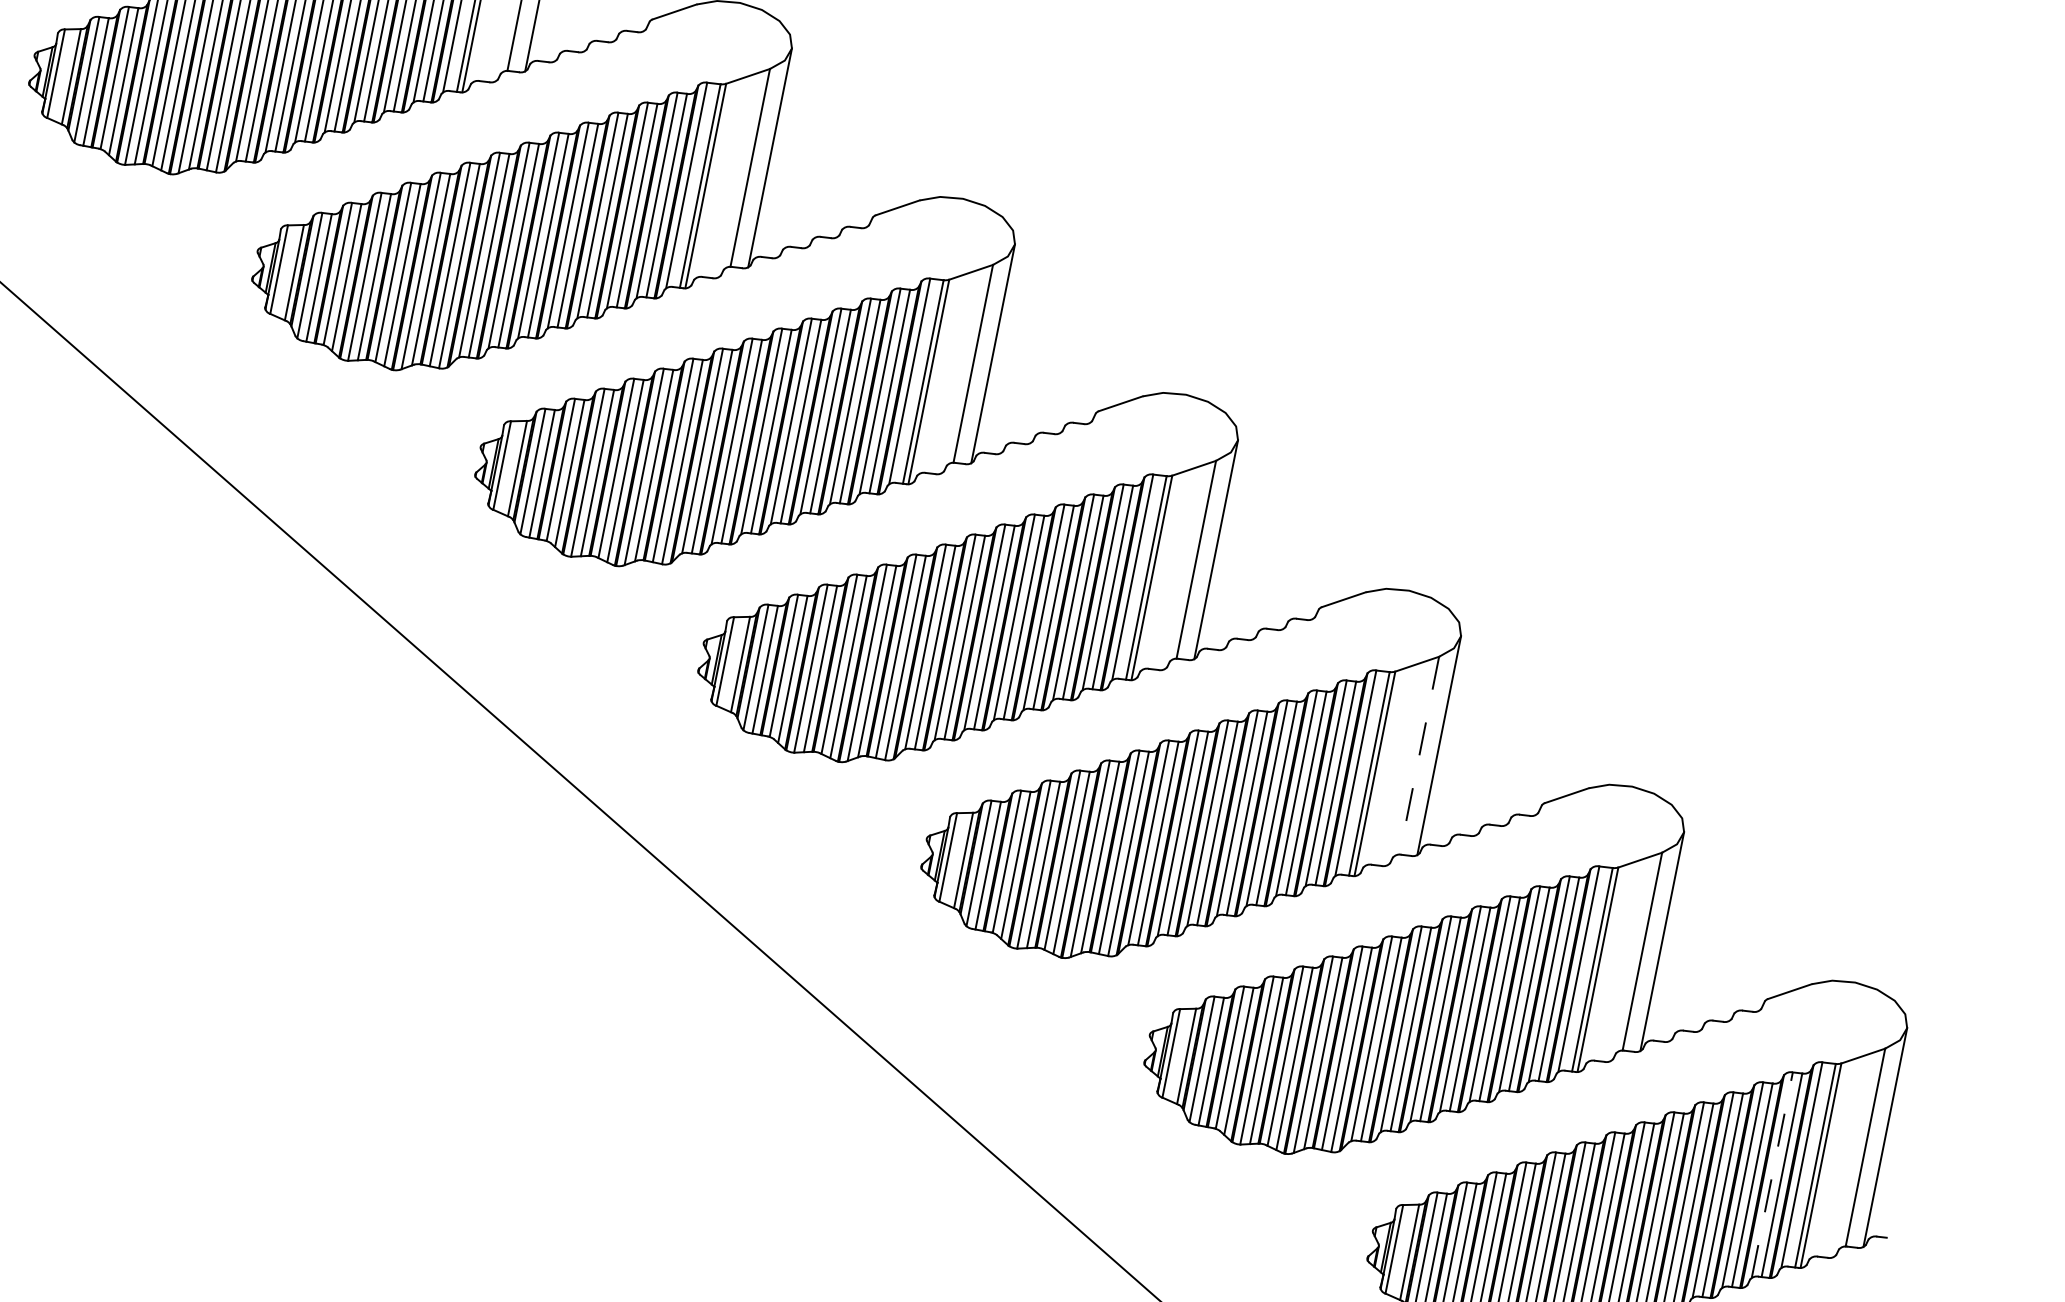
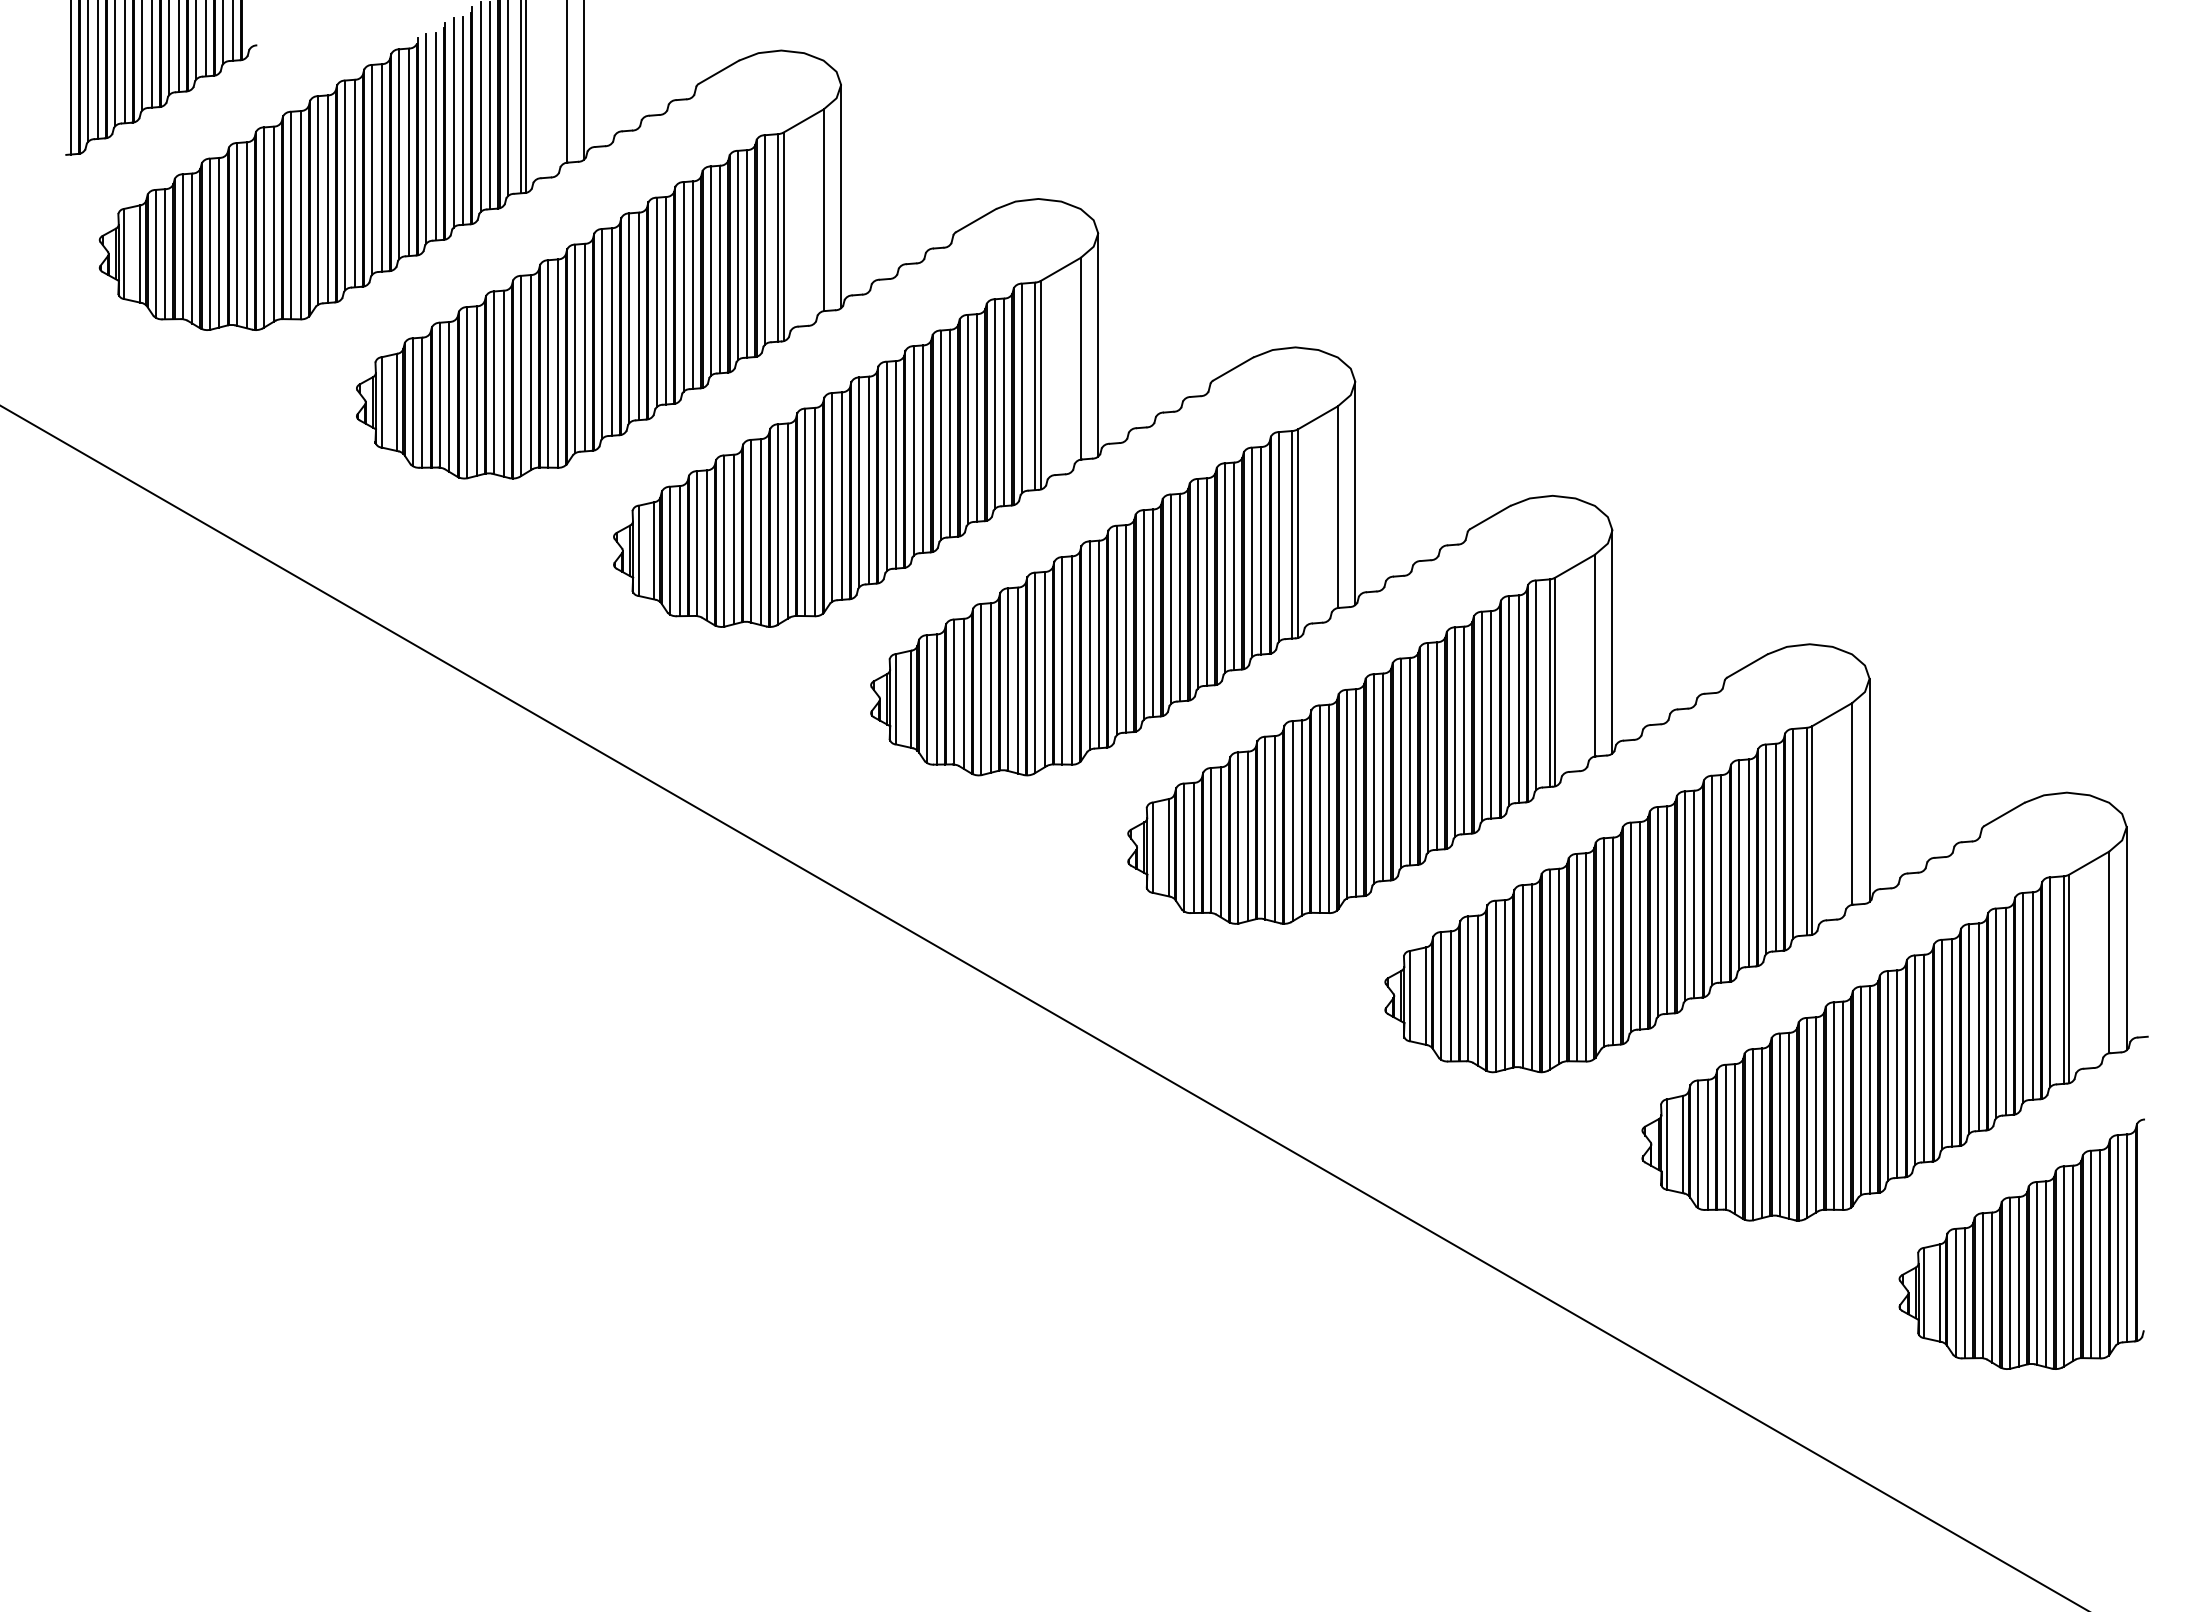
line: (1418, 755) -> (1594, 655), dashed -> solid
line: (1772, 1174) -> (2023, 997), dashed -> solid

